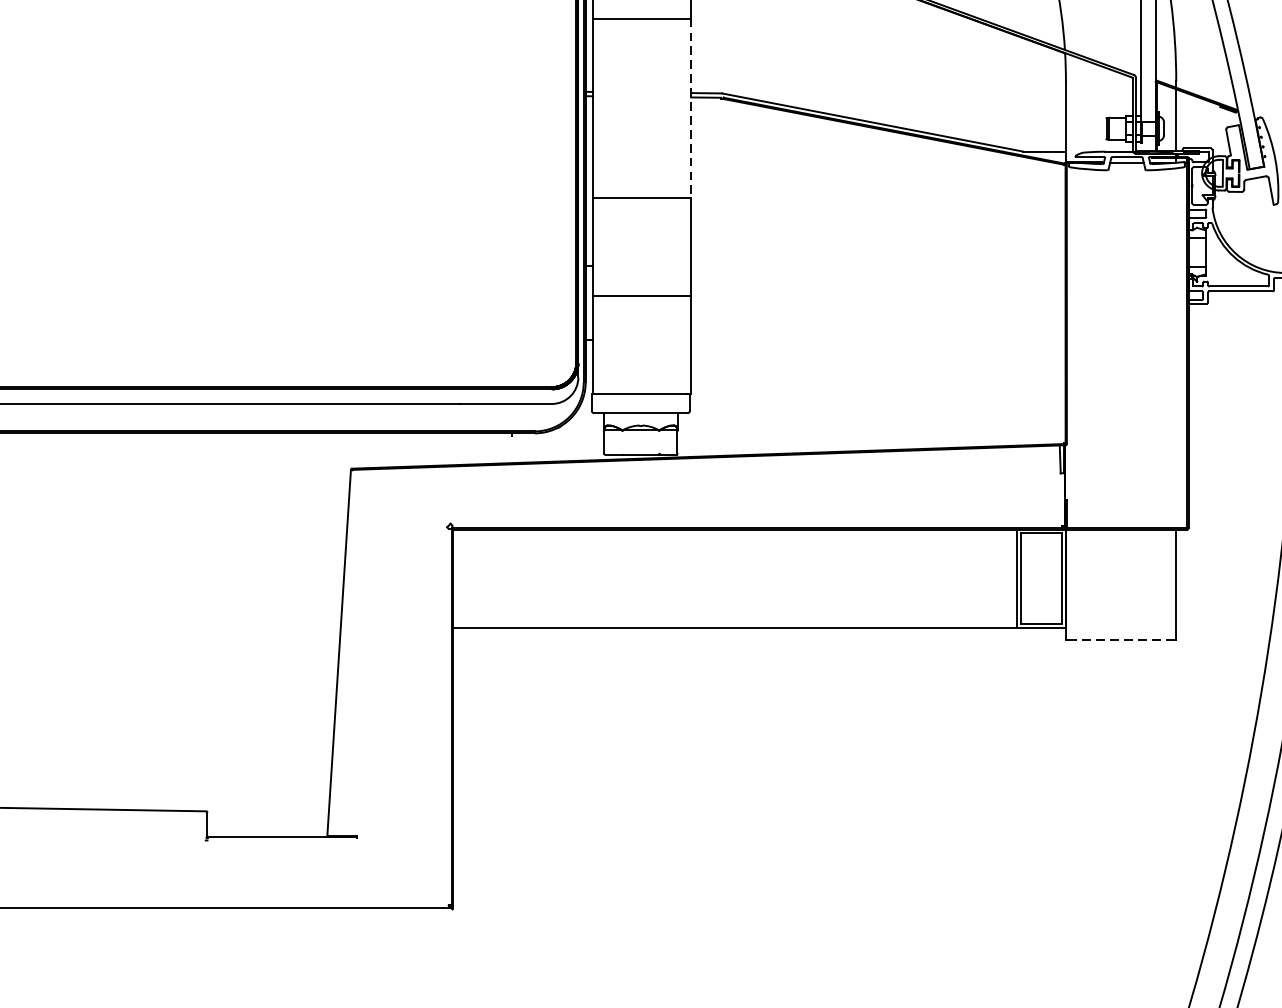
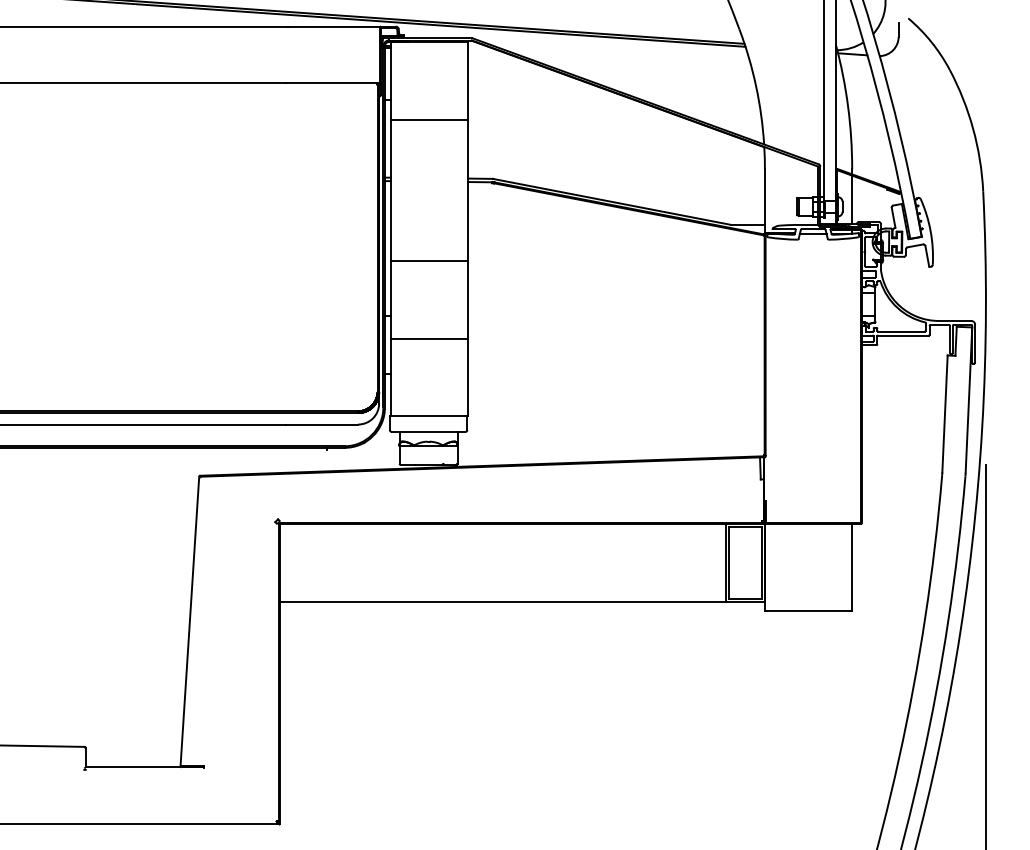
line: (691, 108) -> (468, 190), dashed -> solid
line: (1121, 640) -> (808, 611), dashed -> solid

